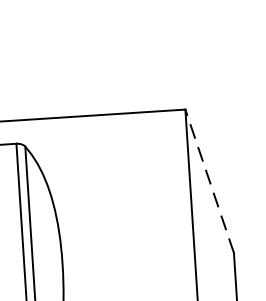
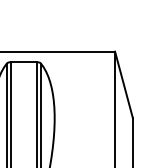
line: (208, 180) -> (123, 84), dashed -> solid

